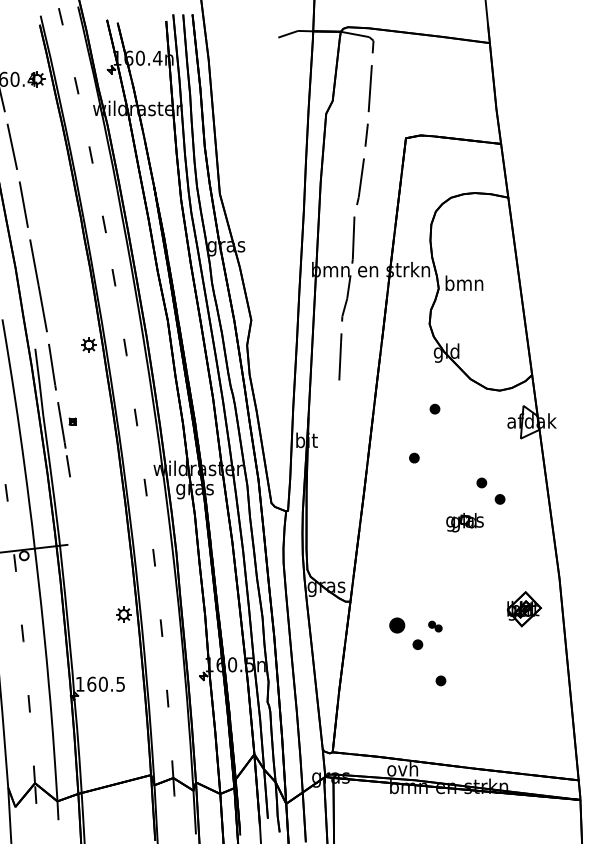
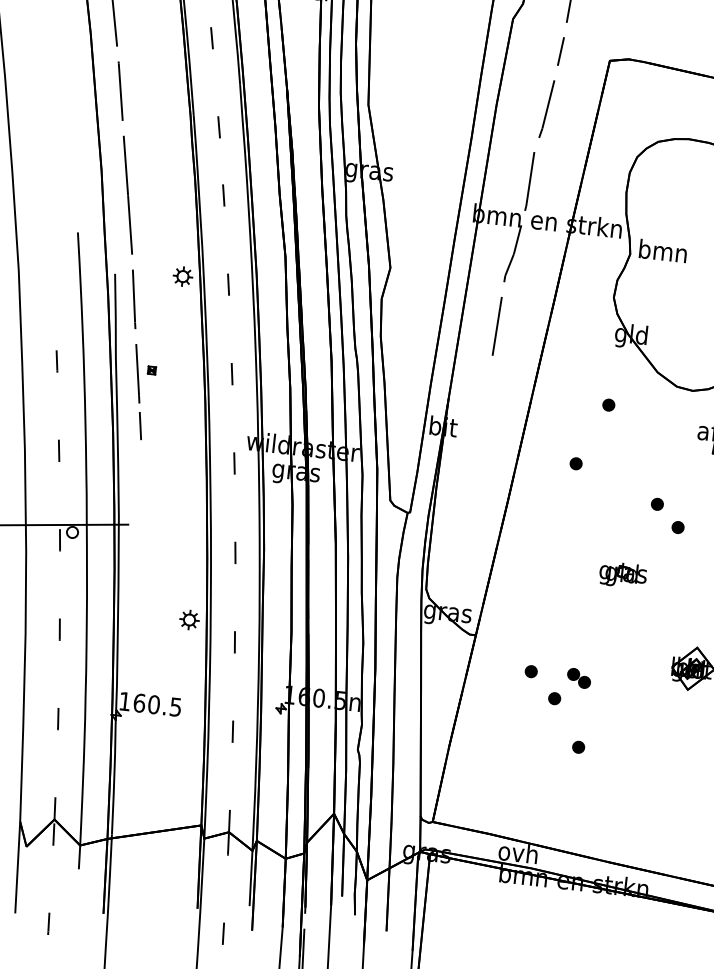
part: (464, 522) -> (622, 574), moved
part: (396, 625) -> (530, 671), size x0.62
part: (435, 626) -> (579, 678), size x1.43

